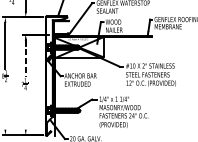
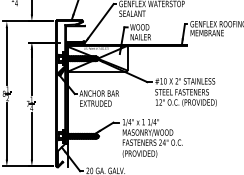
line: (25, 58) -> (31, 72), dashed -> solid
line: (5, 106) -> (6, 131), added
line: (25, 110) -> (31, 136), added

